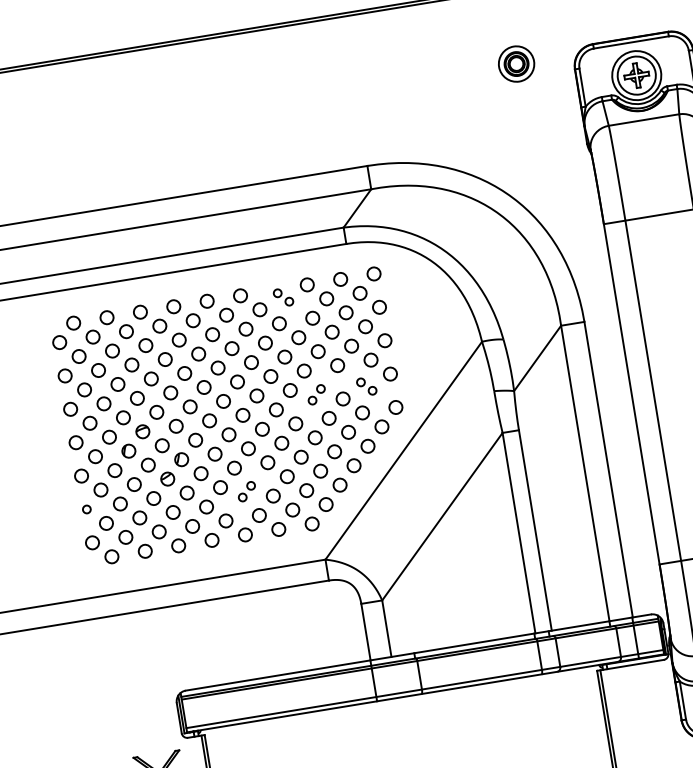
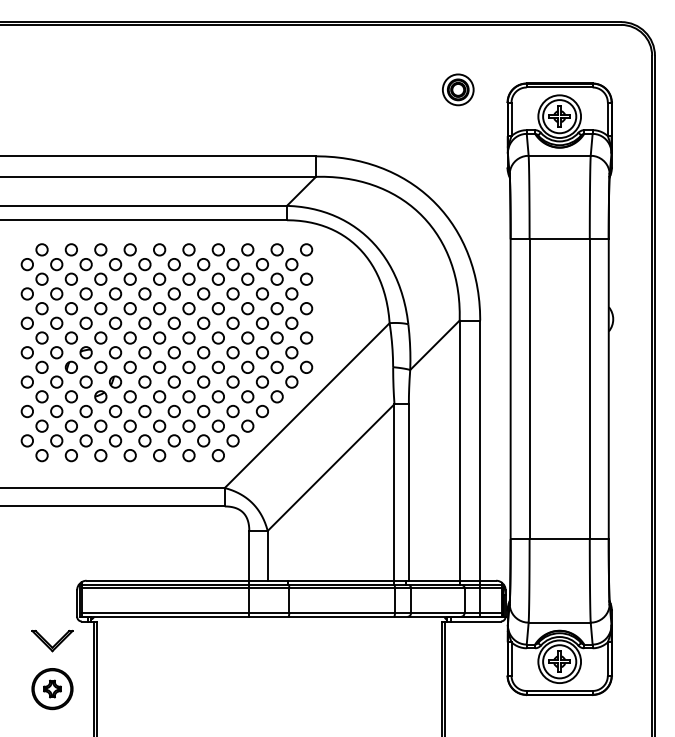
part: (283, 297) -> (225, 257), size x1.67
part: (366, 386) -> (284, 345), size x1.67
part: (316, 394) -> (240, 345), size x1.67
part: (246, 491) -> (166, 418), size x1.67
circle: (86, 509) -> (26, 411), size x1.67

